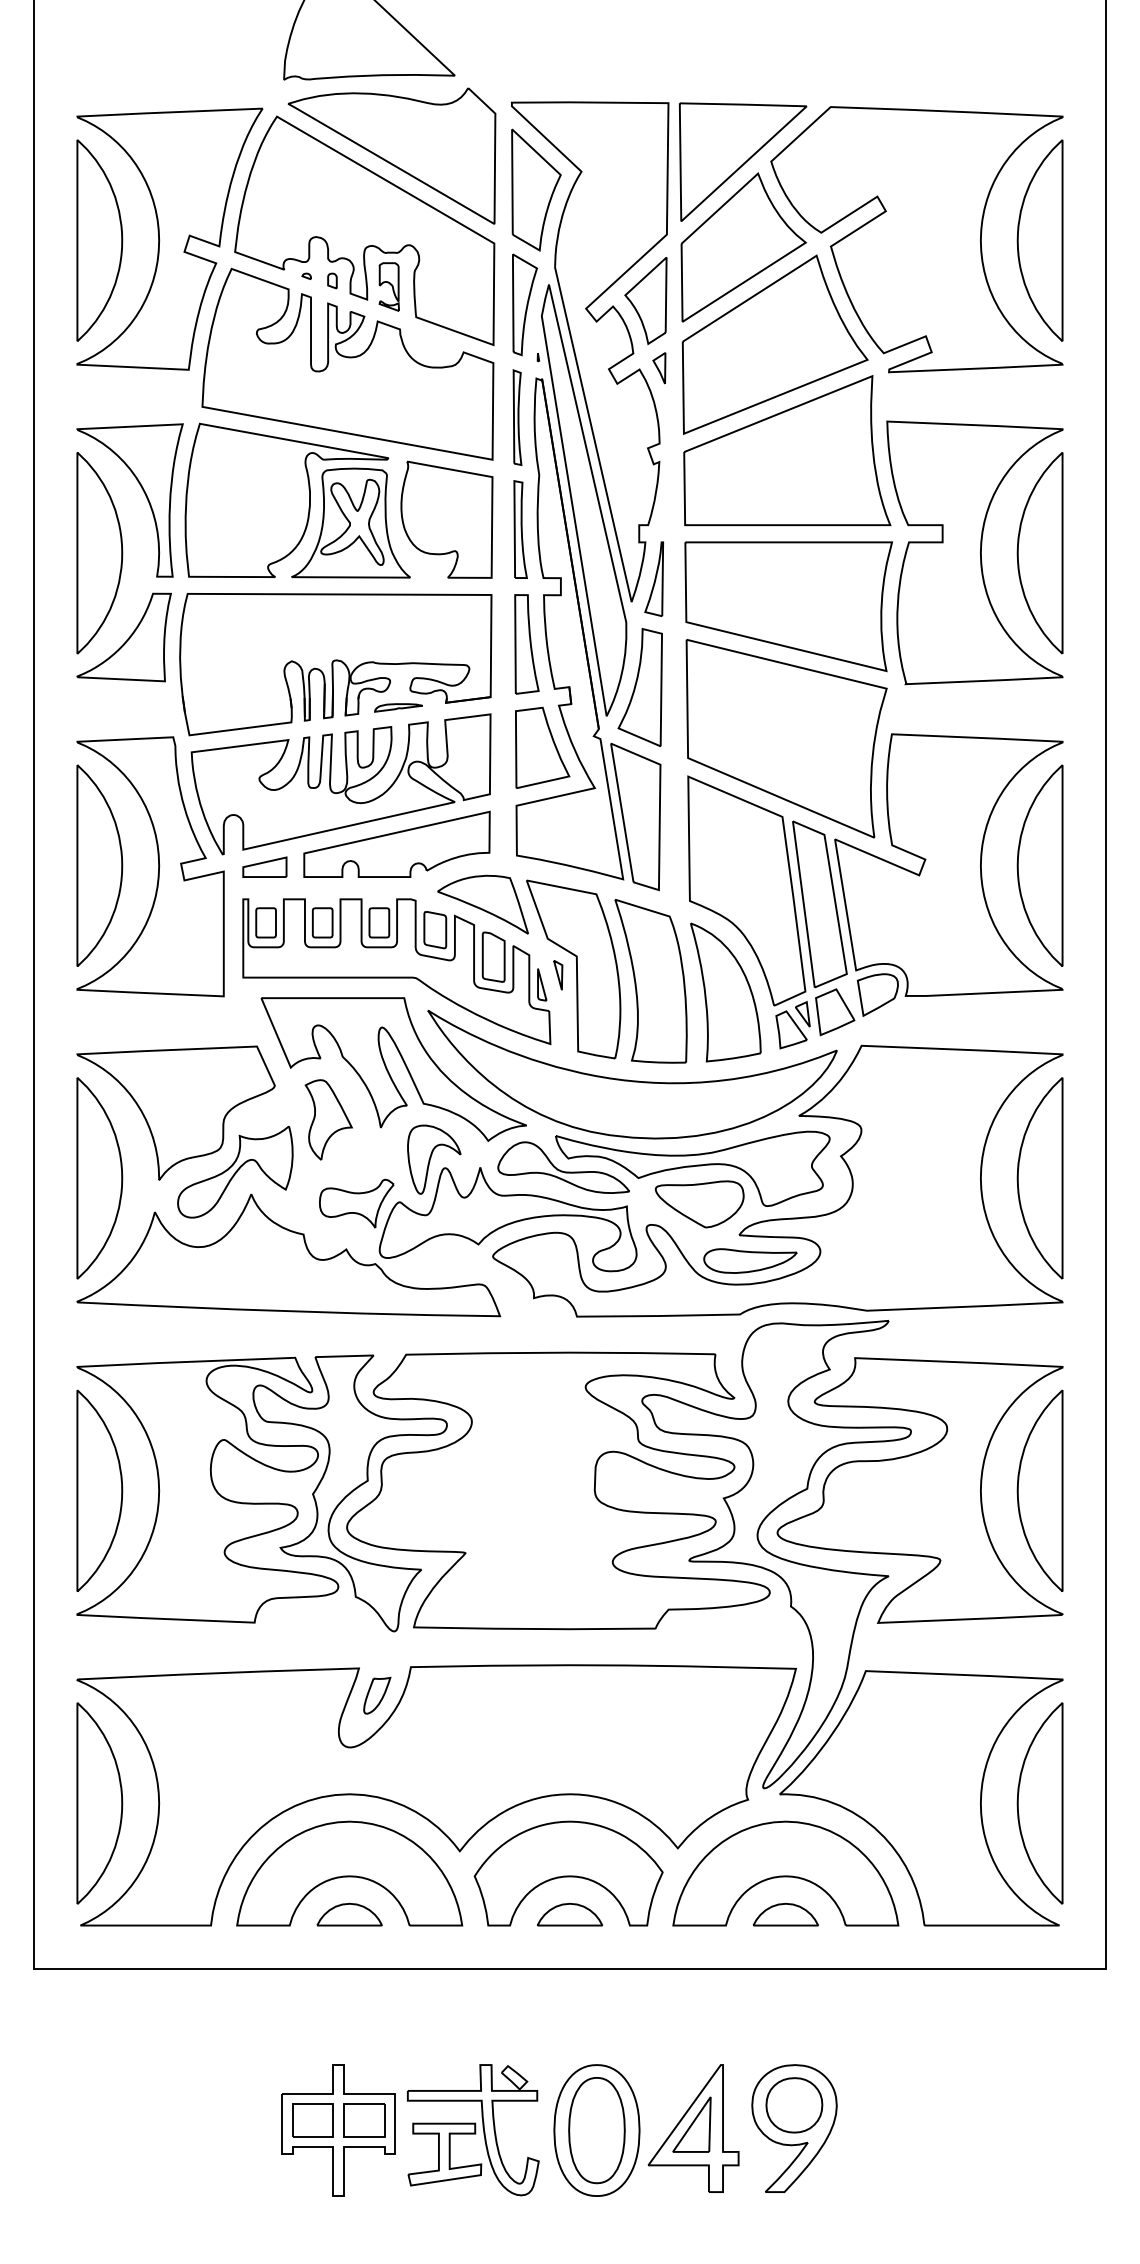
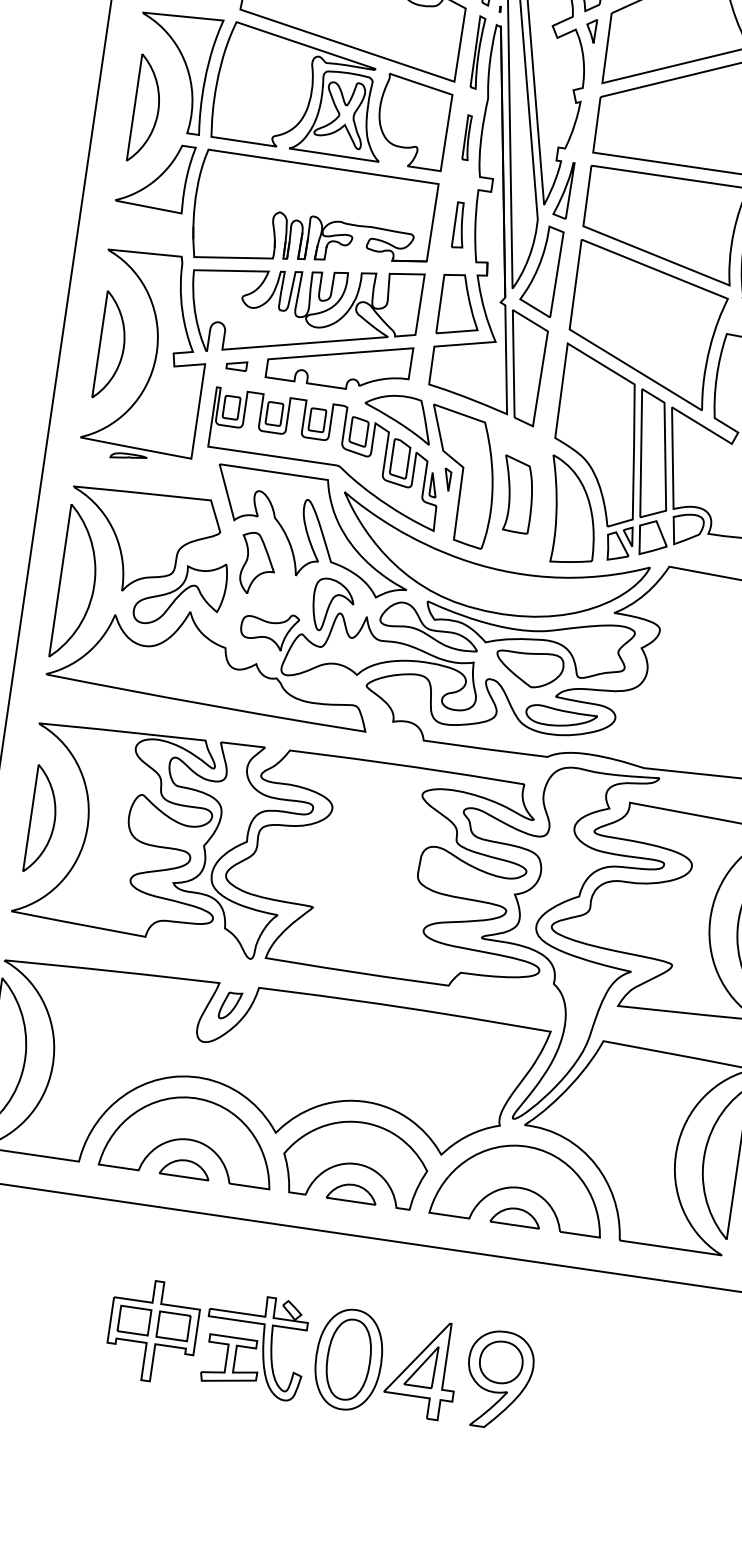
part: (520, 529) -> (467, 137), size x0.6
part: (99, 553) -> (146, 109), size x0.7
part: (526, 644) -> (459, 225), size x0.6
part: (398, 707) -> (128, 456), moved
part: (99, 865) -> (111, 345), size x0.7
part: (264, 866) -> (236, 364), size x0.6
part: (650, 981) -> (516, 494), size x0.6
part: (99, 1490) -> (42, 819), size x0.7

